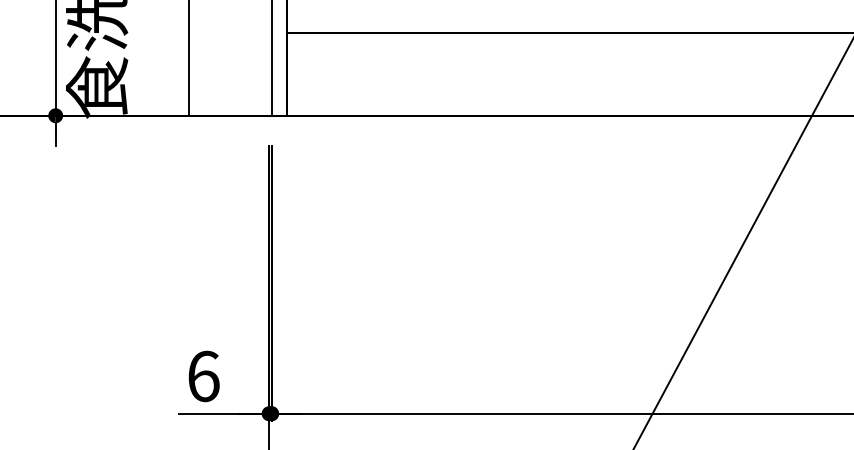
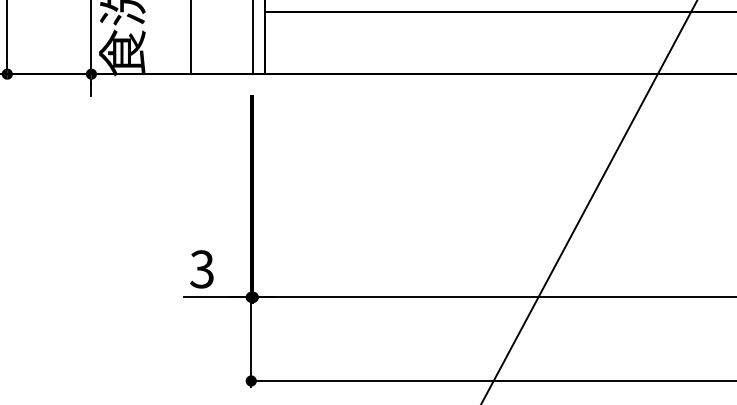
text: (203, 376) -> (202, 269), 6 -> 3

